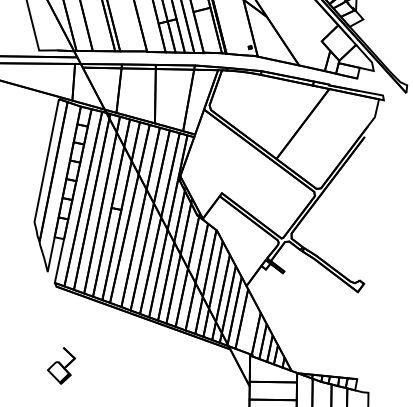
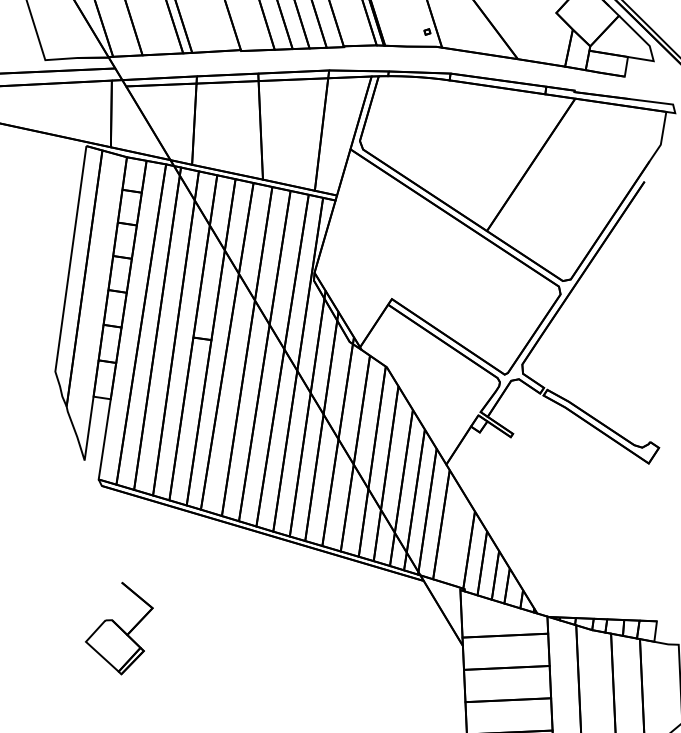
part: (61, 365) -> (119, 628), size x1.4

